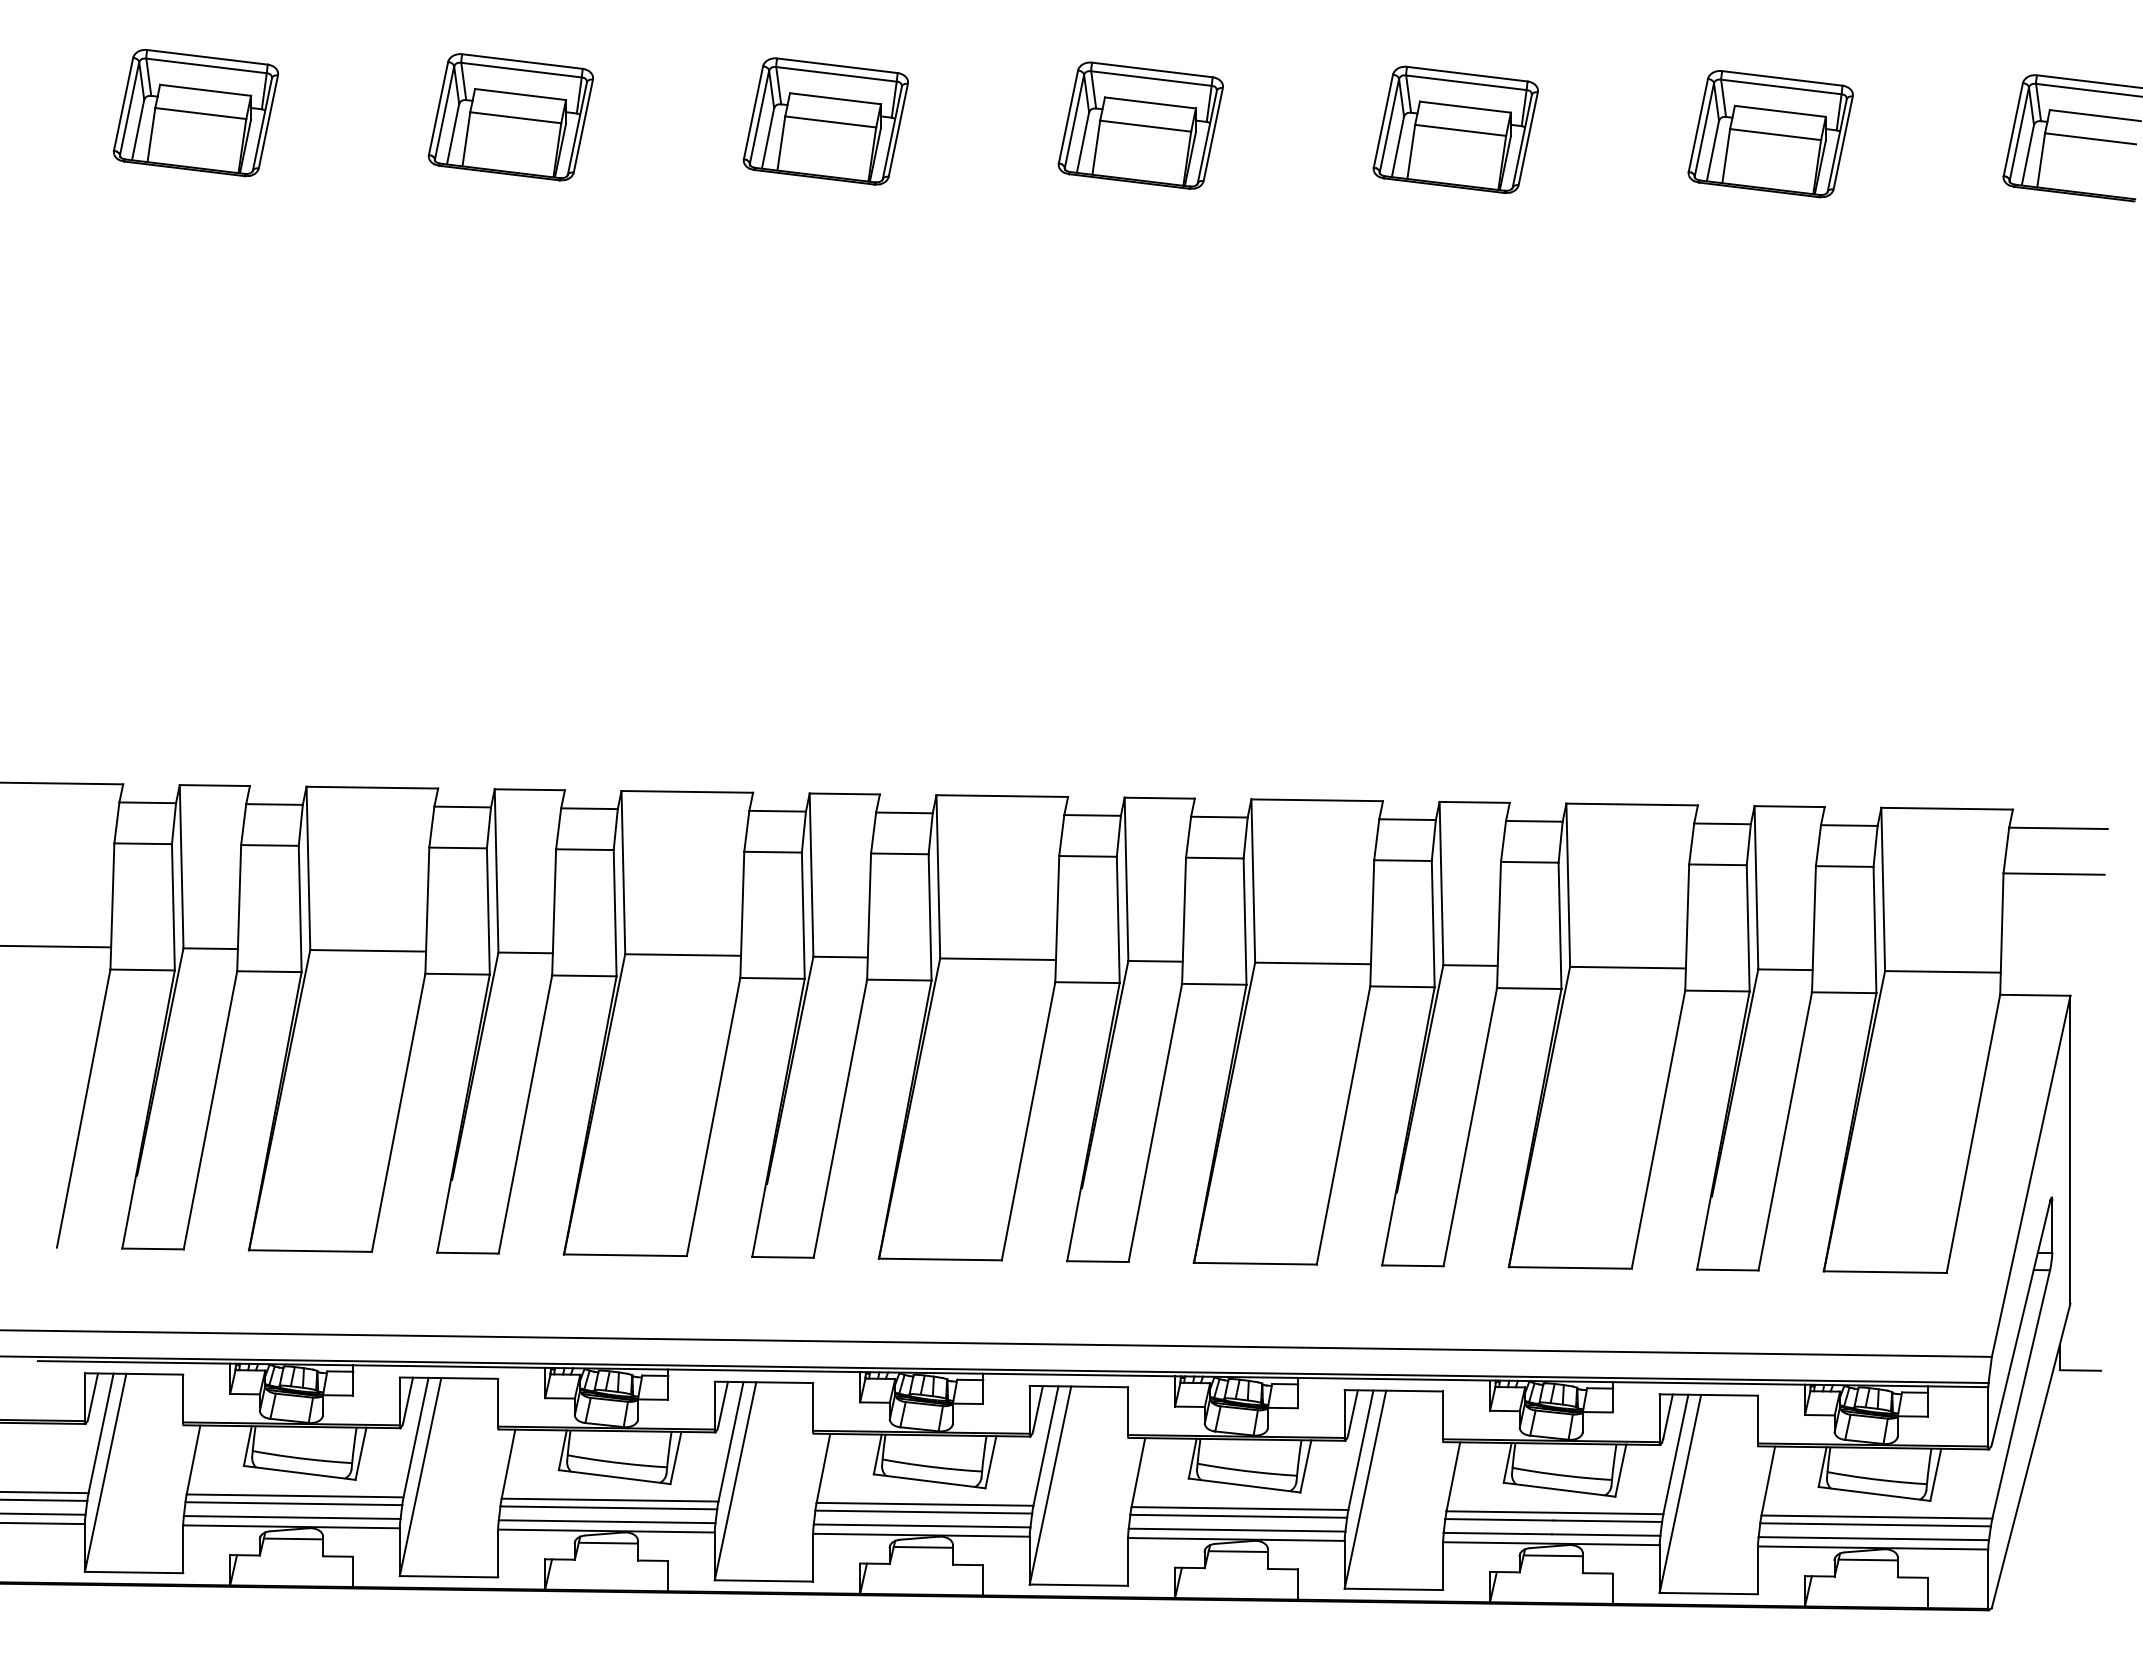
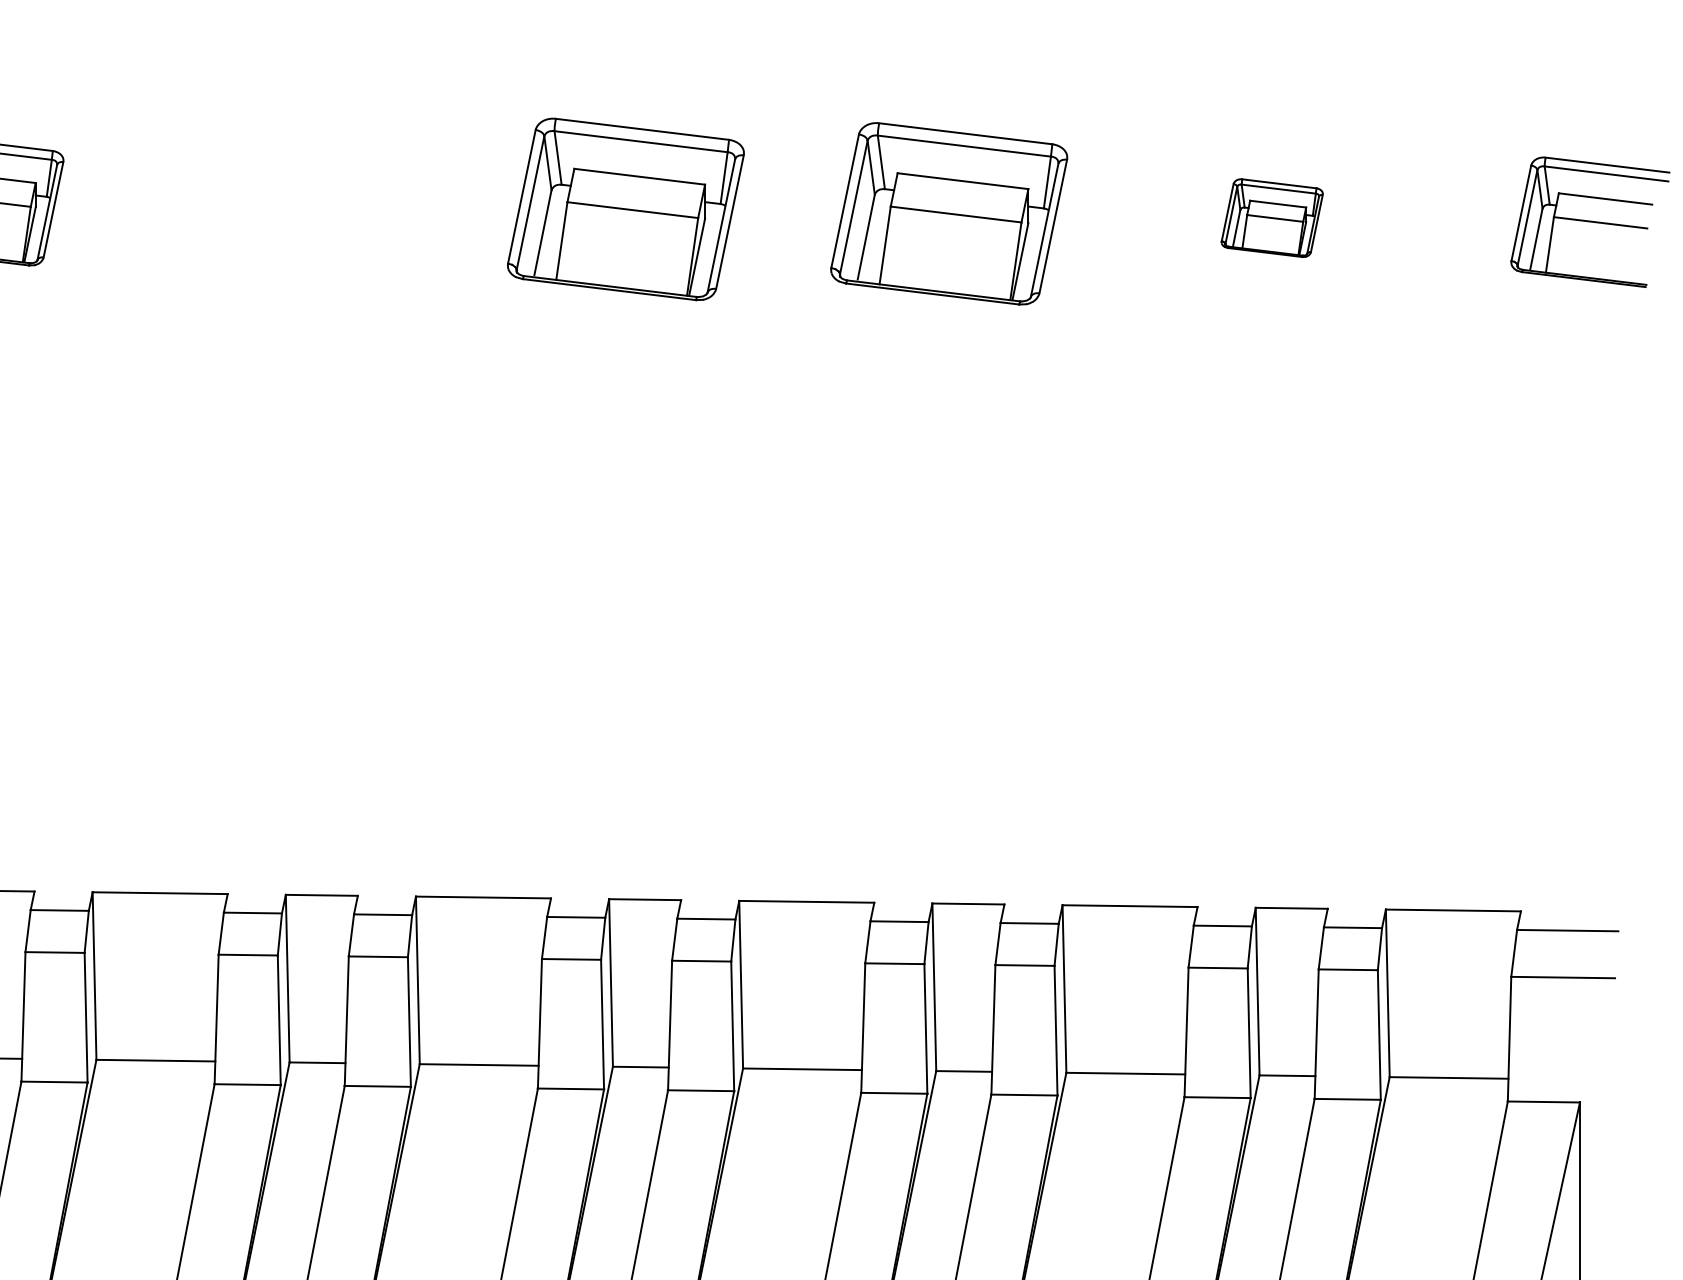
part: (825, 121) -> (302, 205), removed
part: (1140, 125) -> (625, 209), size x1.4
part: (1455, 129) -> (948, 213), size x1.4
part: (1770, 134) -> (1272, 218), size x0.6

